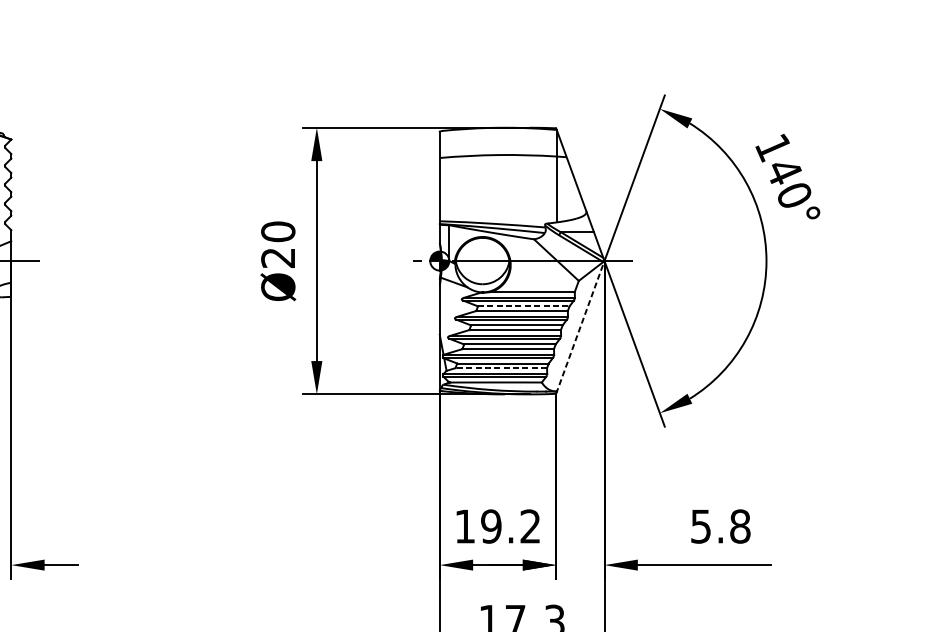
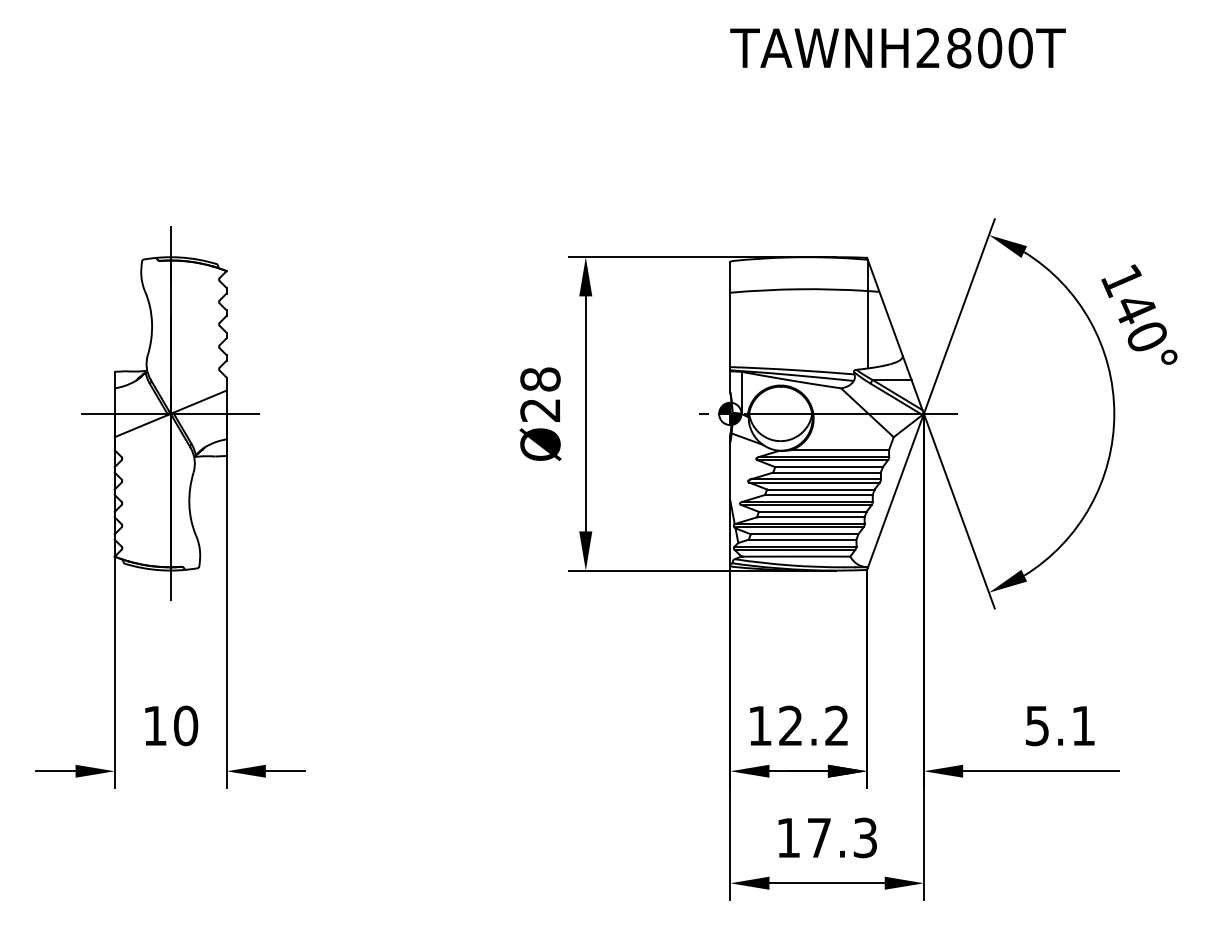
text: (278, 231) -> (540, 379), Ø20 -> Ø28
line: (524, 306) -> (829, 467), dashed -> solid
line: (580, 327) -> (895, 491), dashed -> solid
line: (501, 367) -> (802, 539), dashed -> solid
text: (490, 526) -> (790, 725), 19.2 -> 12.2
text: (740, 526) -> (1083, 725), 5.8 -> 5.1

